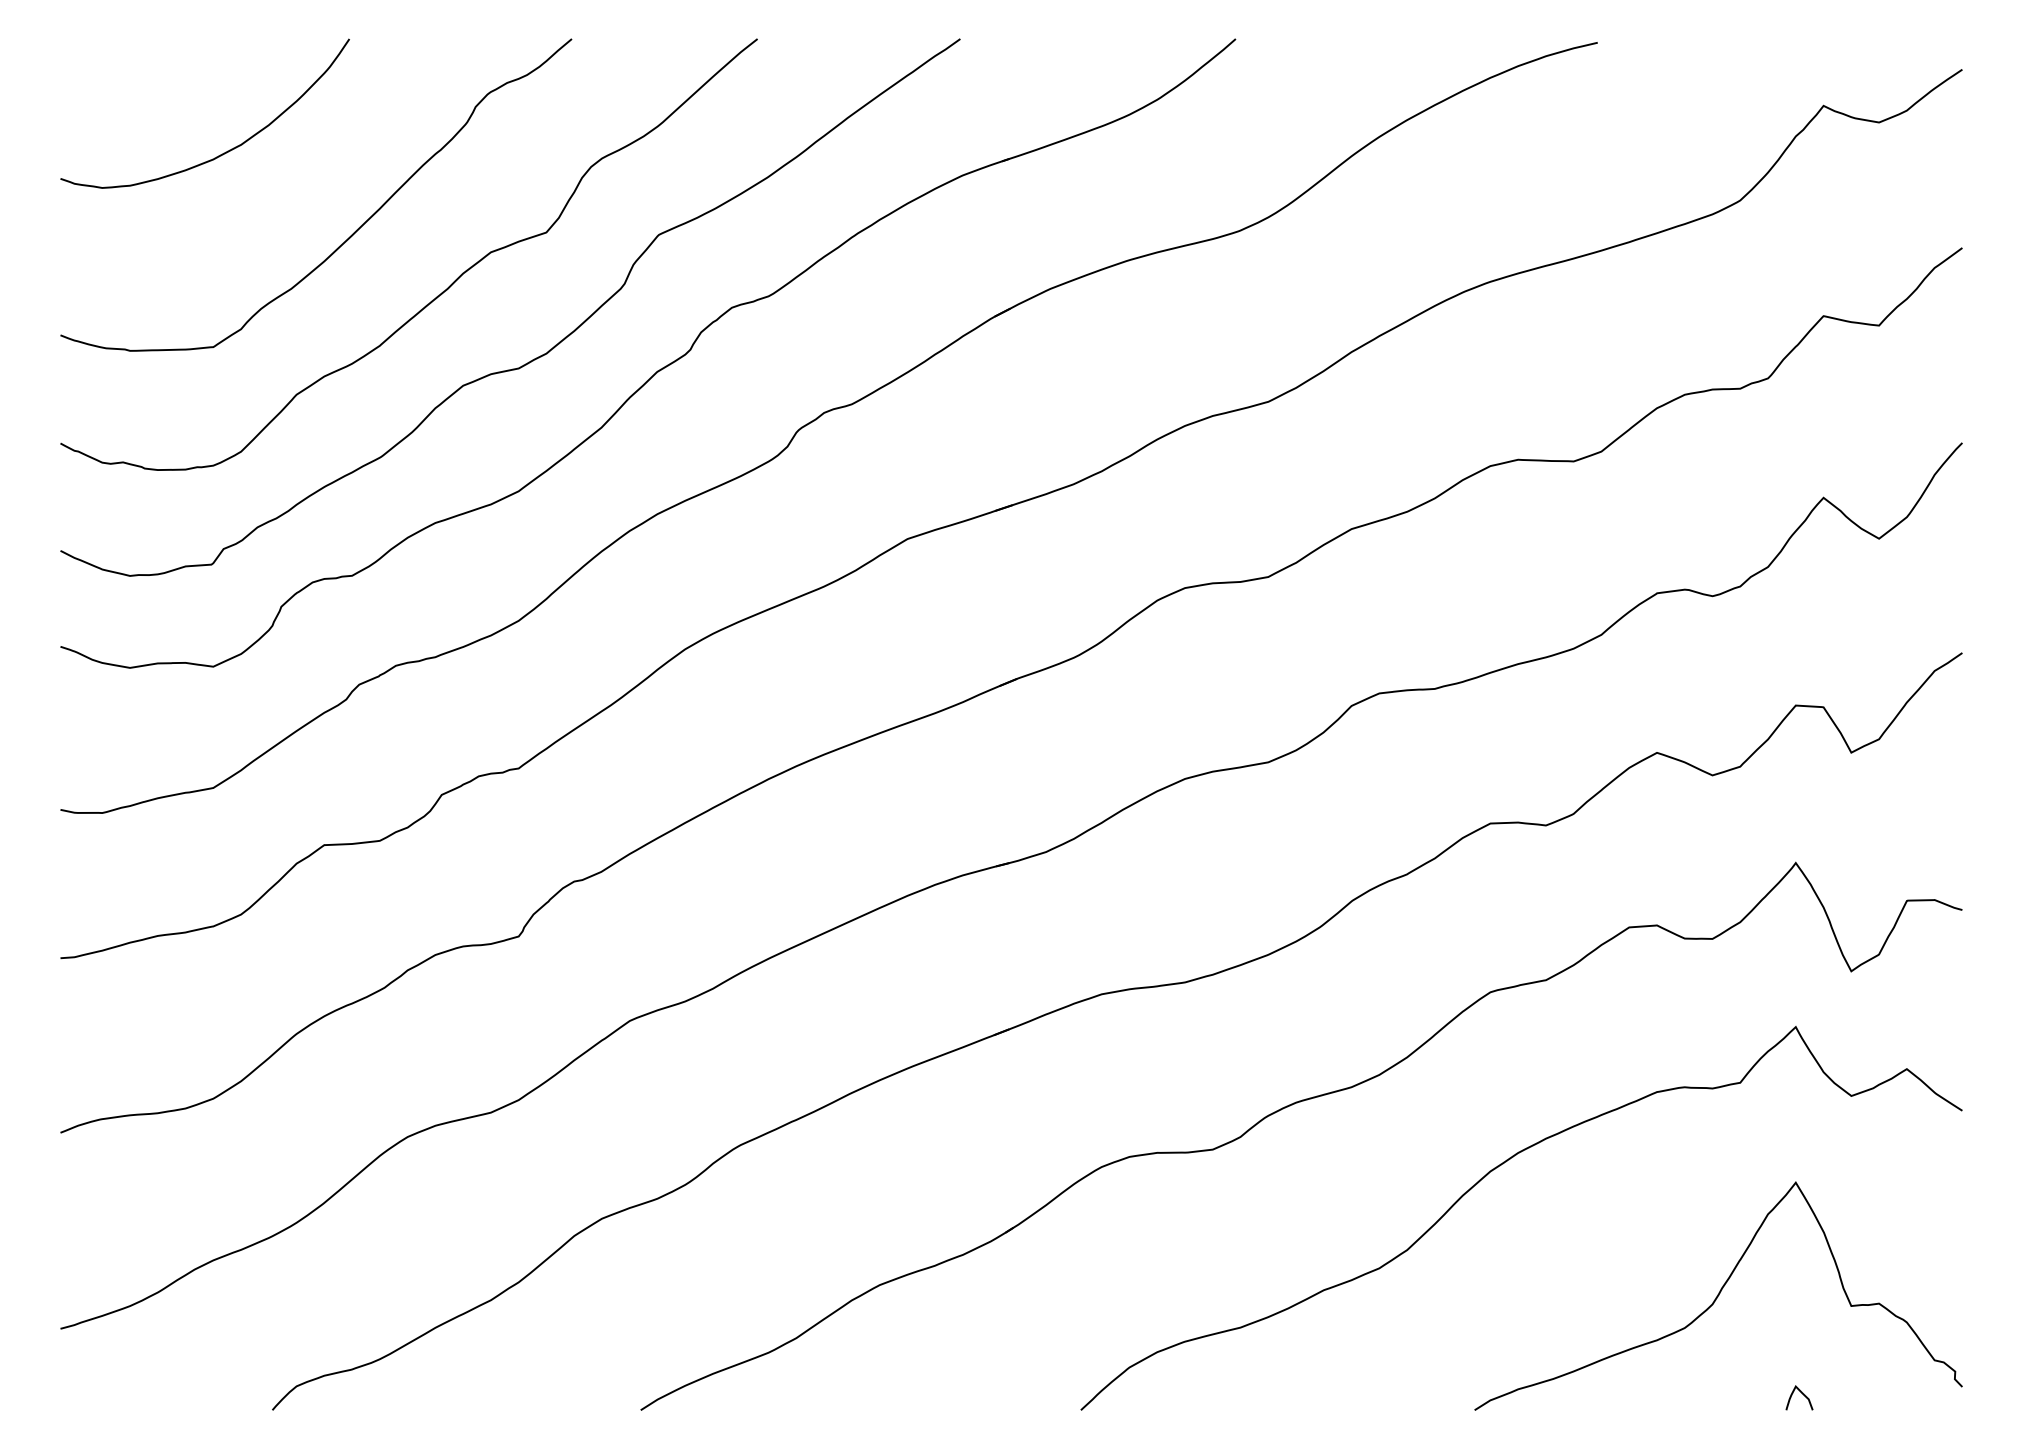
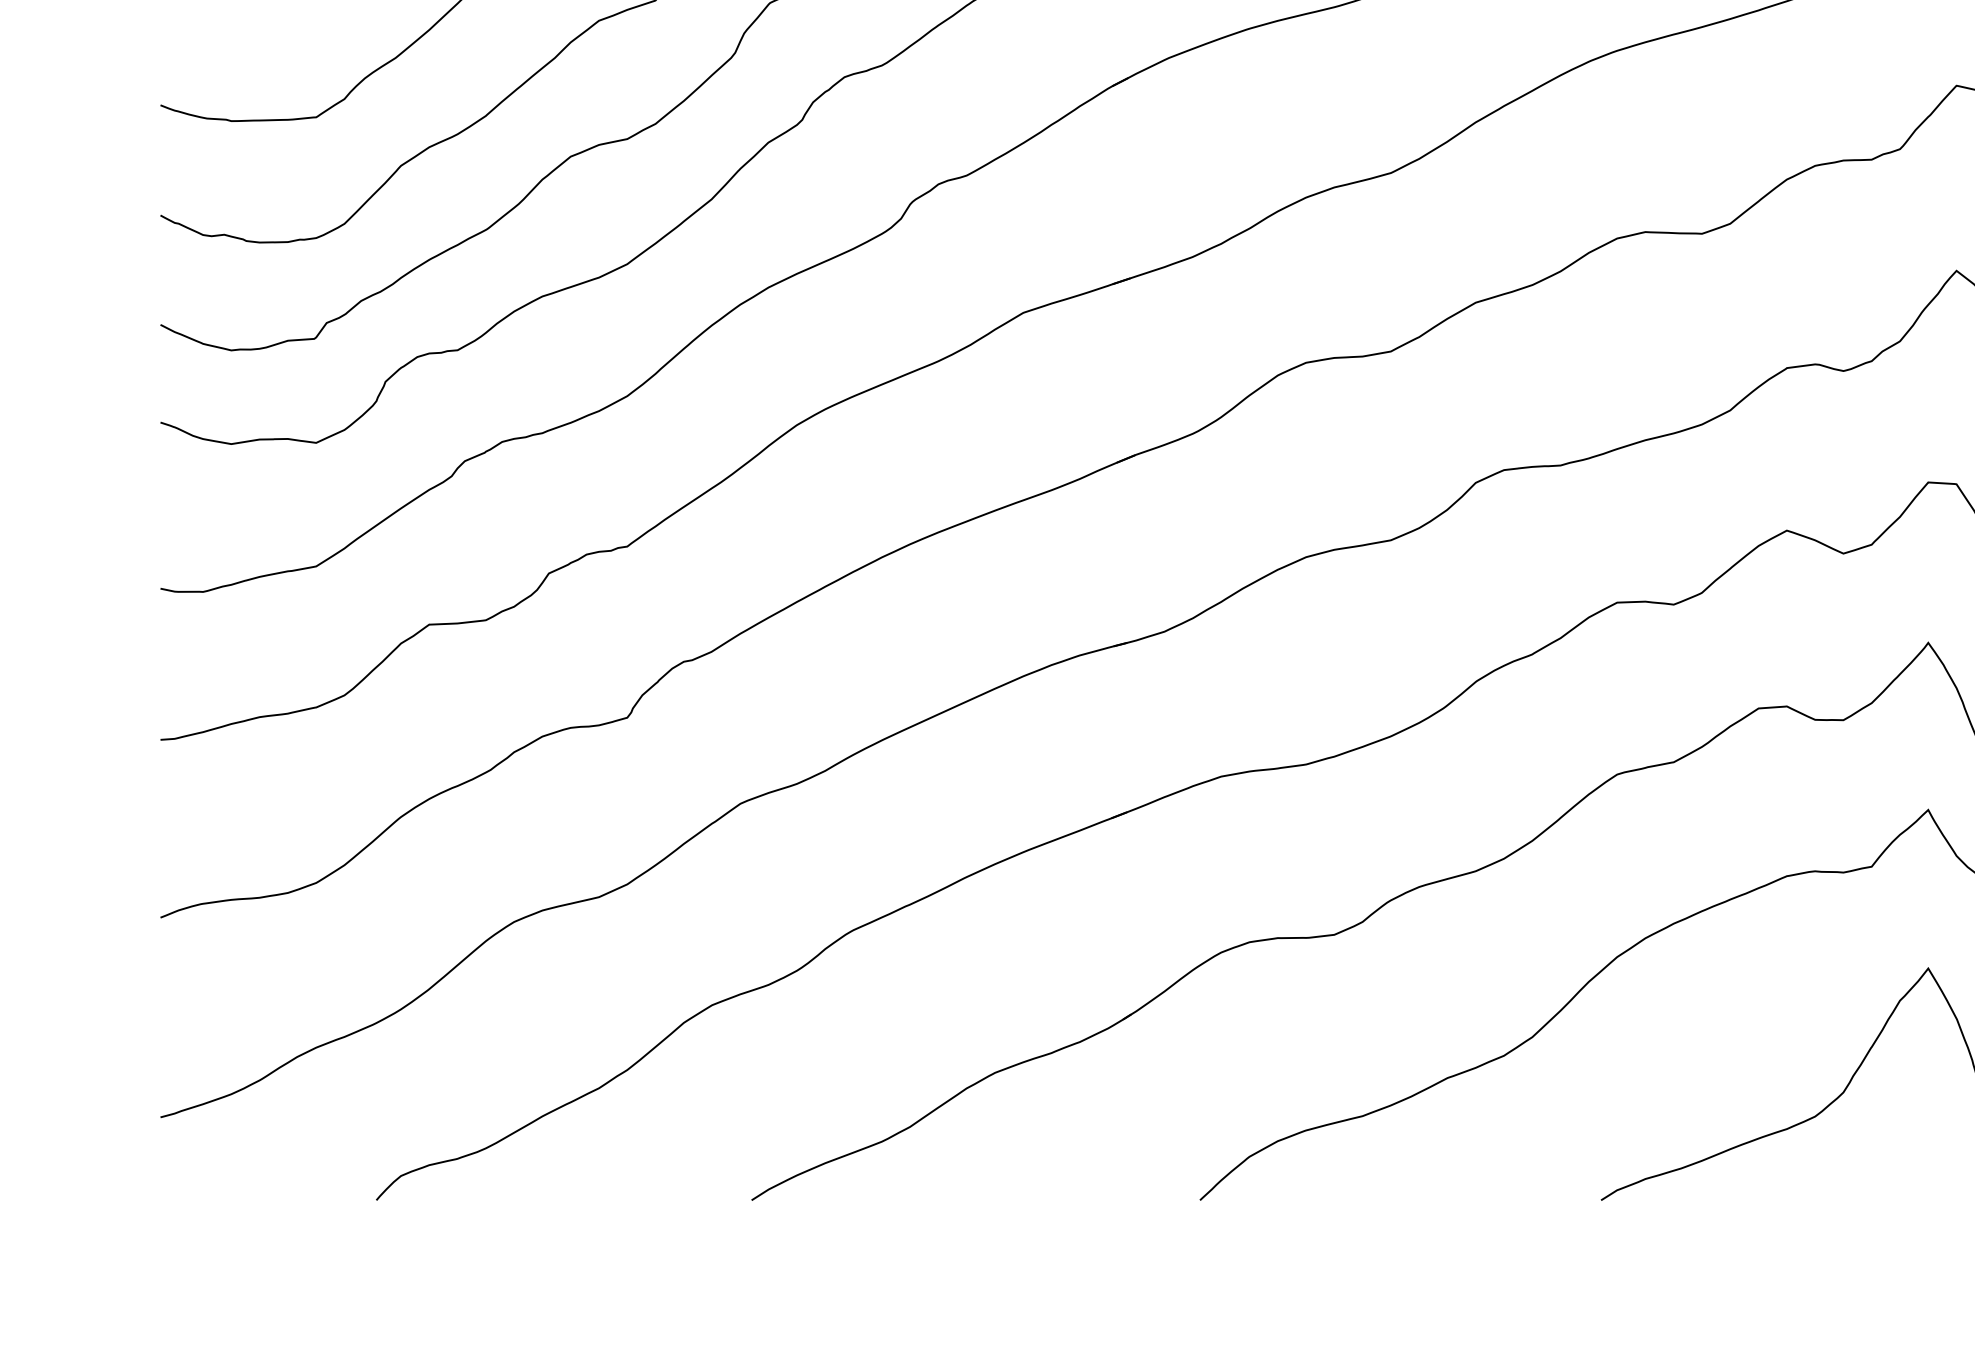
curve: (1802, 1394) -> (1935, 1184), removed

